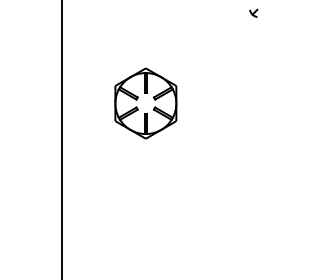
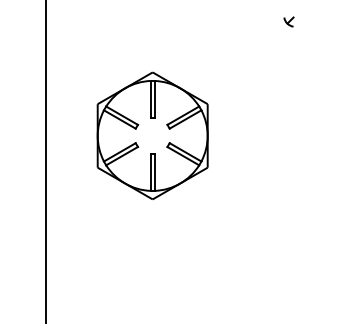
part: (145, 103) -> (152, 135), size x1.43

